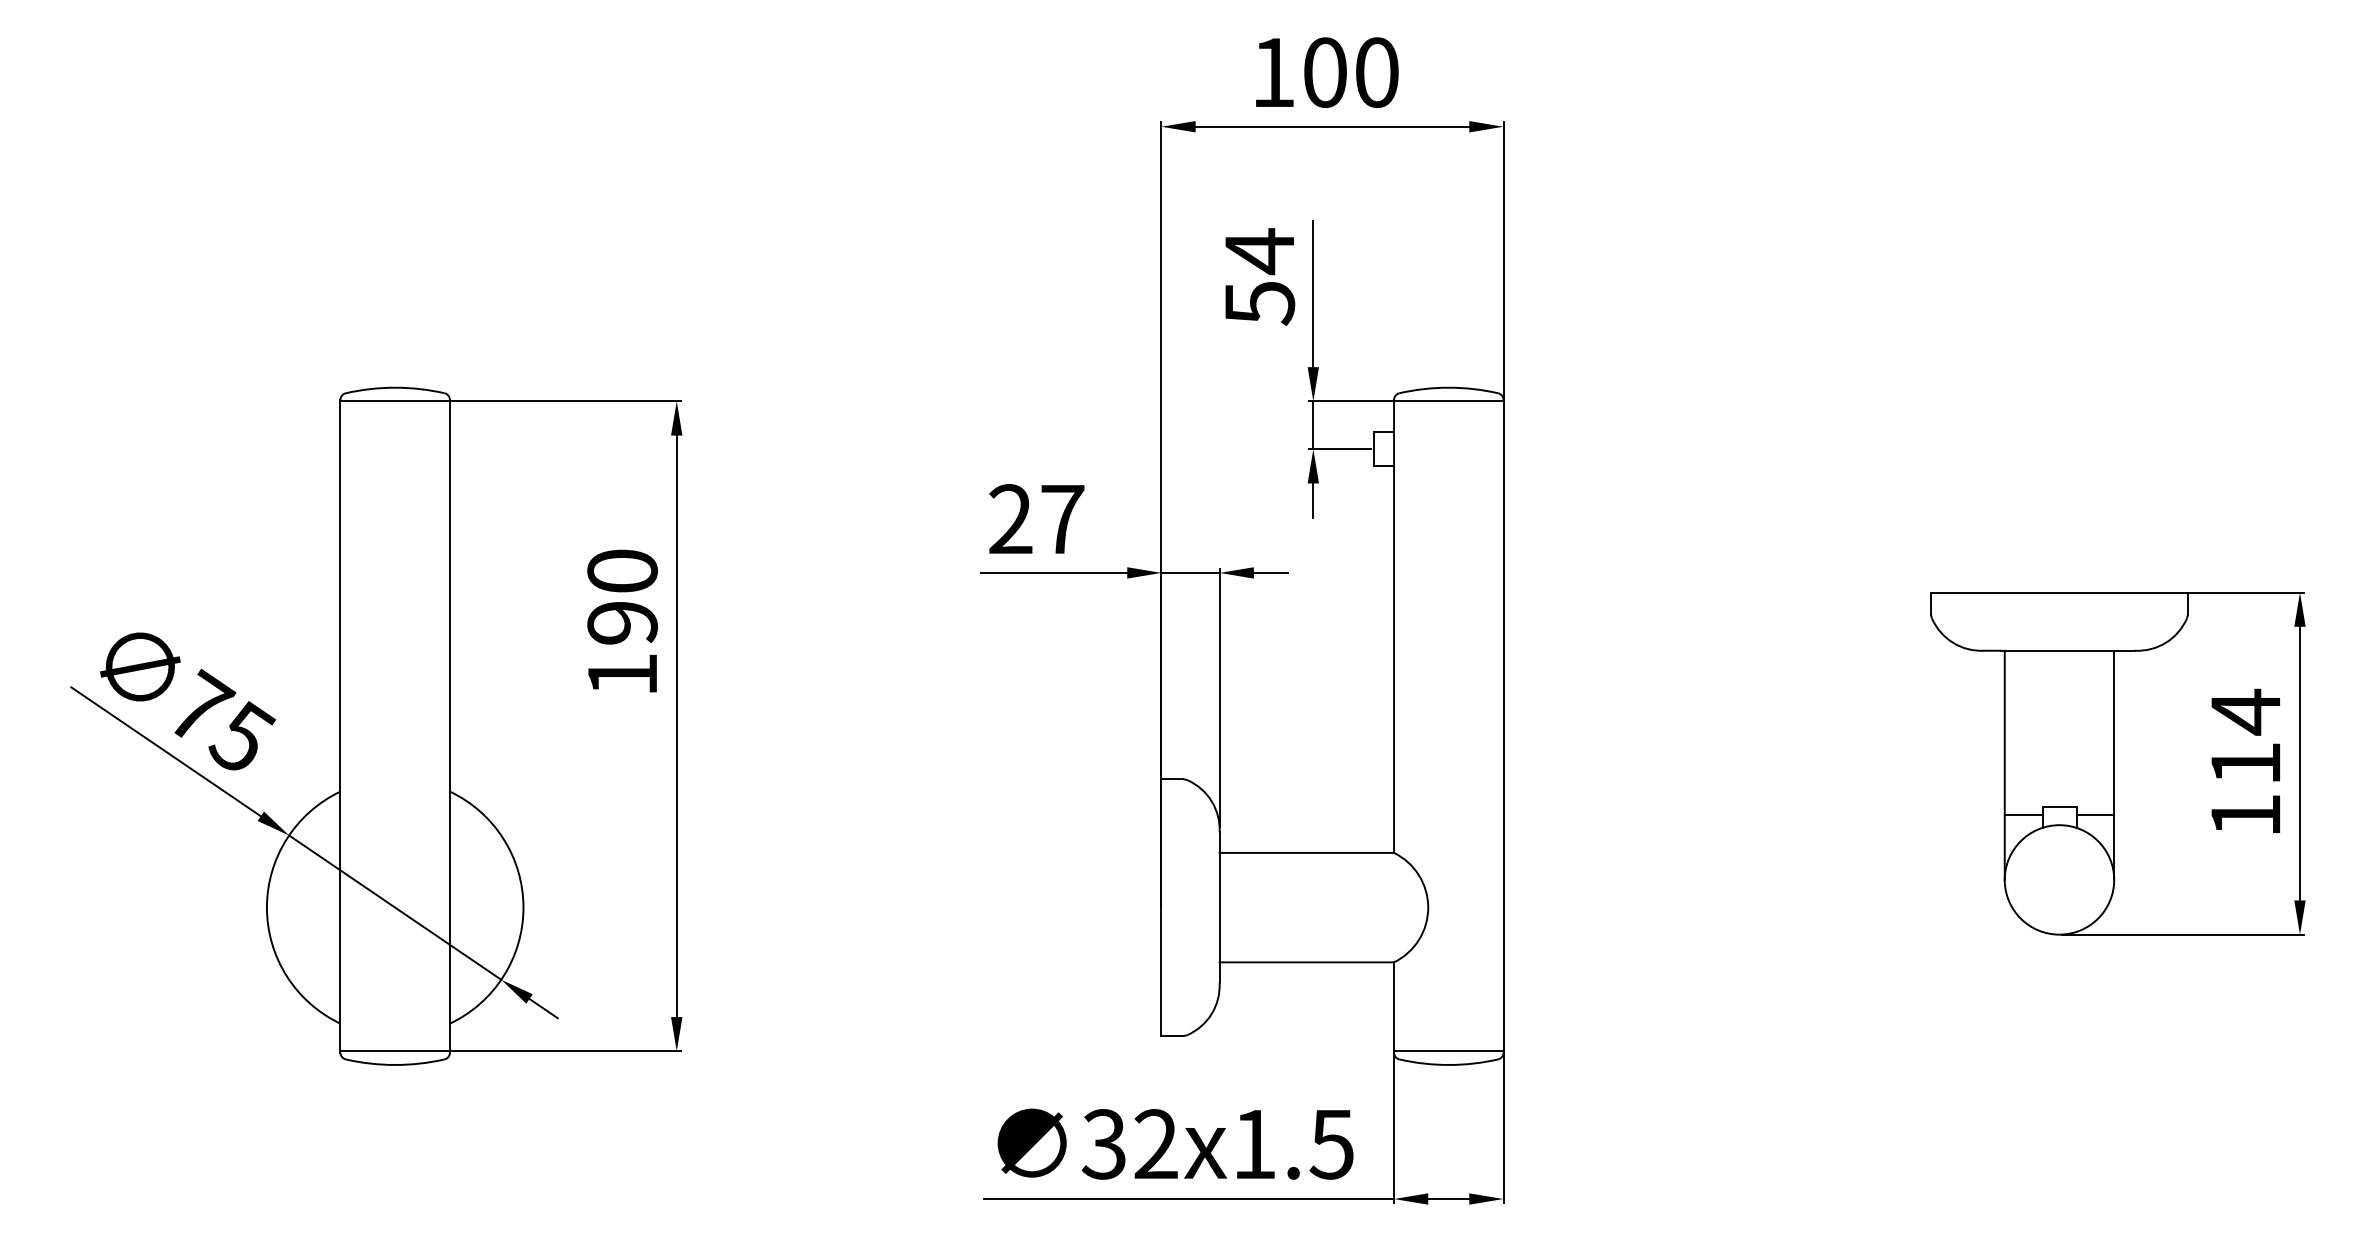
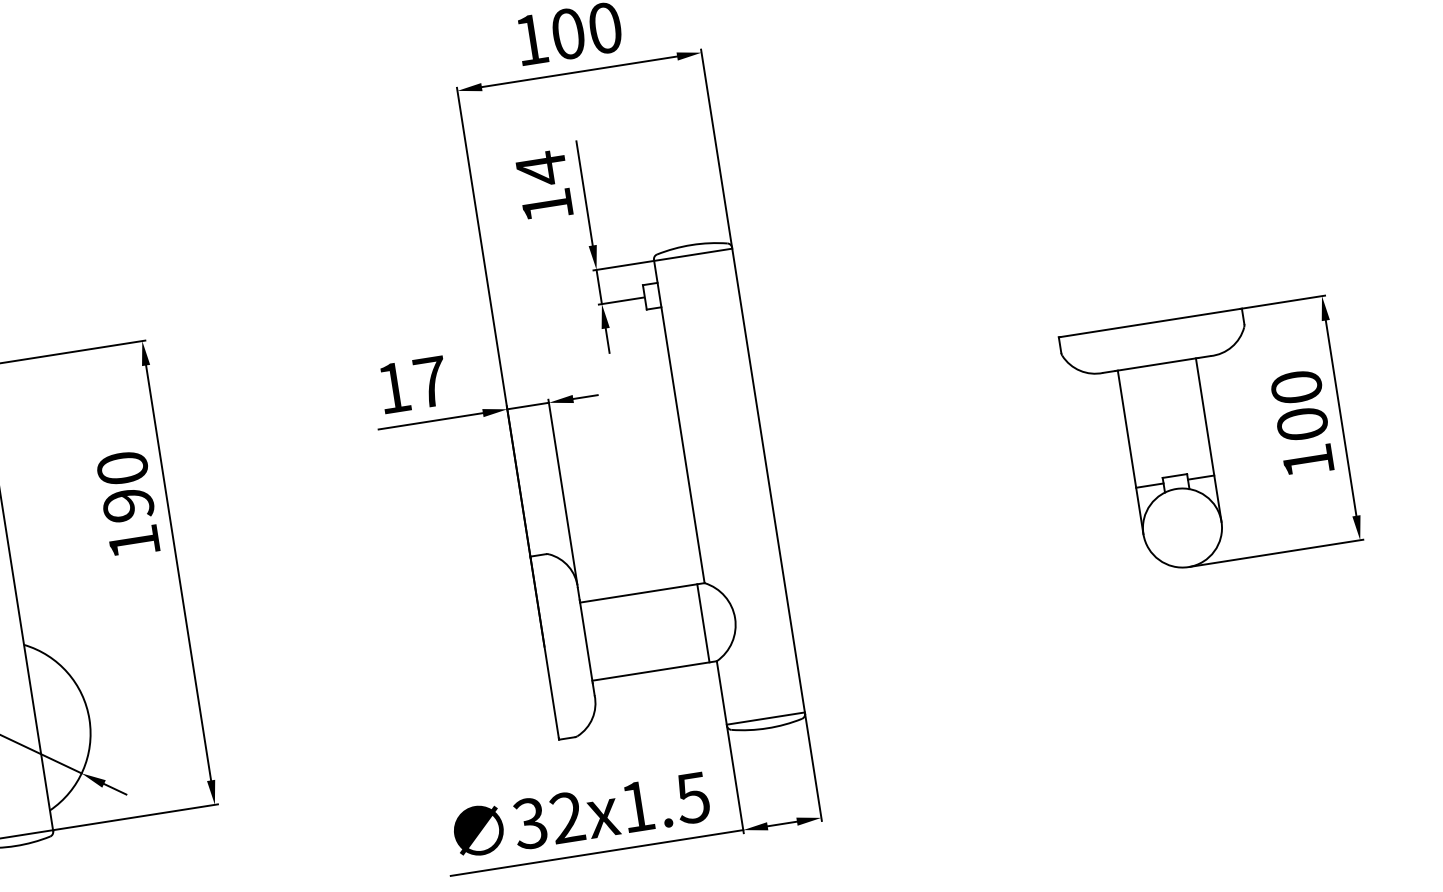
text: (1260, 304) -> (548, 206), 54 -> 14
text: (1010, 518) -> (393, 387), 27 -> 17
text: (2245, 736) -> (1299, 404), 114 -> 100
line: (1383, 907) -> (703, 623), added

